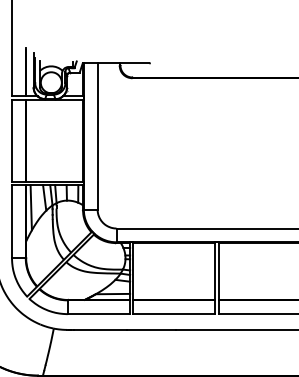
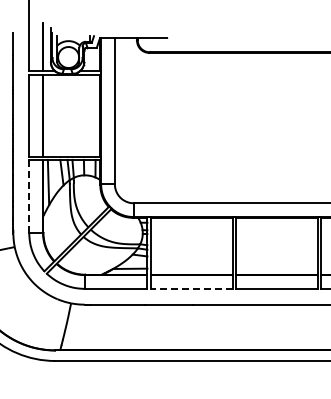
line: (12, 221) -> (29, 196), solid -> dashed
line: (174, 313) -> (191, 288), solid -> dashed

